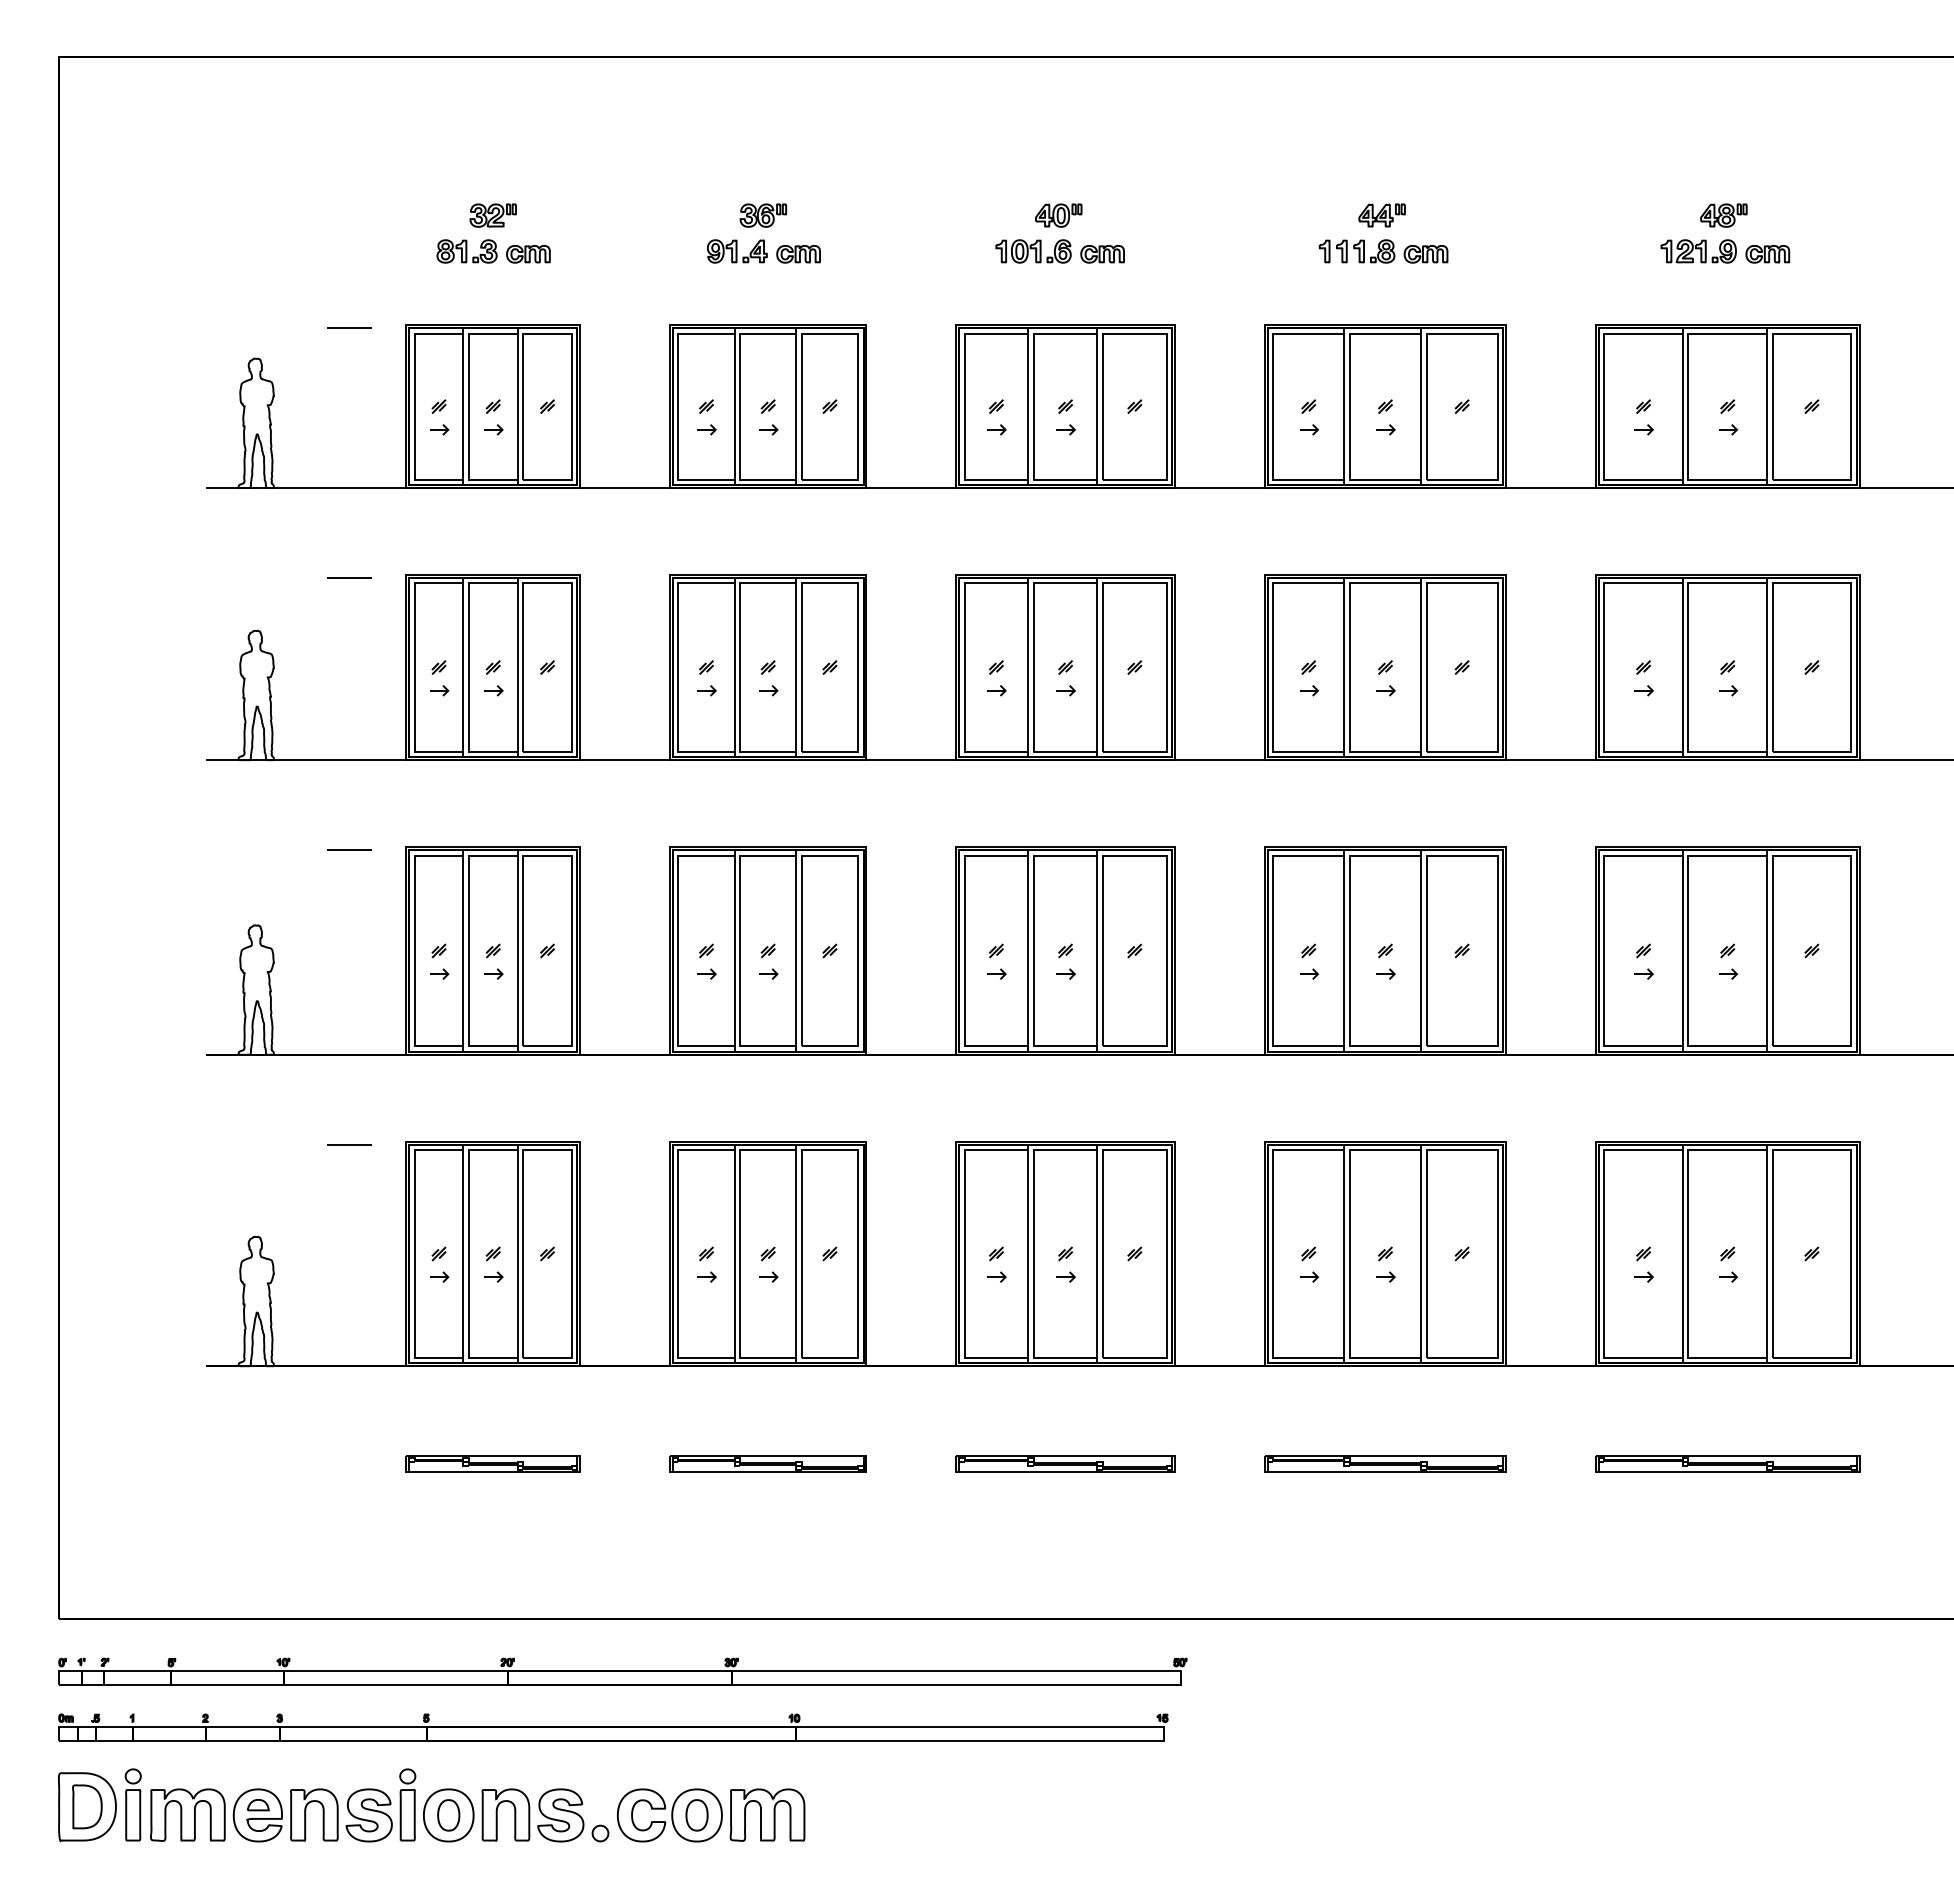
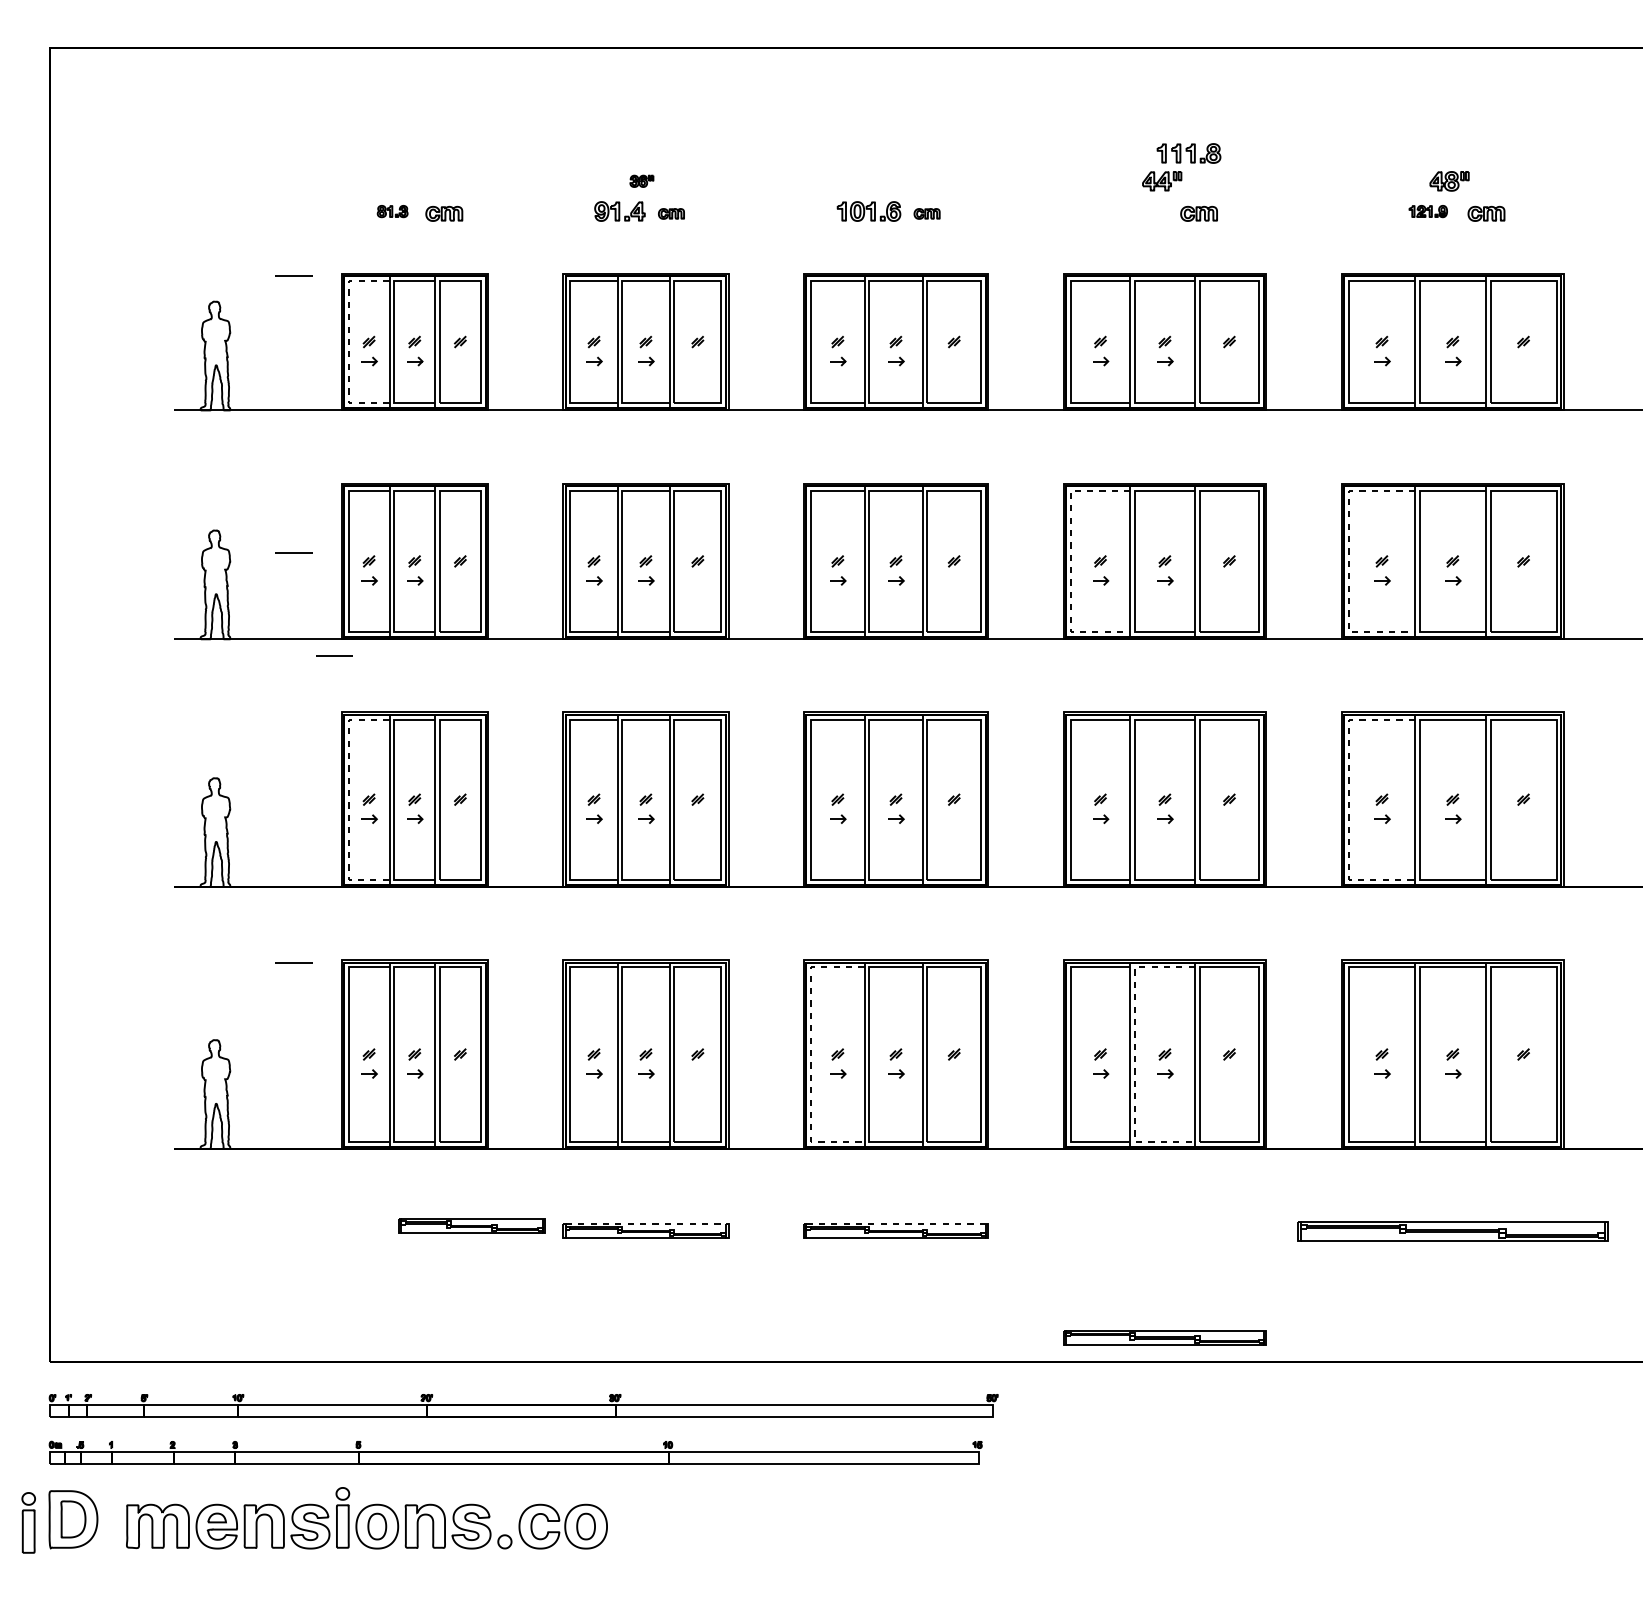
part: (492, 215) -> (414, 181), removed
part: (763, 215) -> (641, 181), size x0.6
part: (1058, 215) -> (890, 181), removed
part: (466, 251) -> (392, 211), size x0.6
part: (1356, 251) -> (1188, 153), moved
part: (1698, 251) -> (1428, 211), size x0.6
part: (798, 254) -> (671, 214), size x0.7
part: (1102, 254) -> (927, 214), size x0.7
line: (414, 406) -> (348, 341), solid -> dashed
line: (349, 577) -> (293, 552), moved
line: (1273, 668) -> (1070, 562), solid -> dashed
line: (1604, 668) -> (1349, 562), solid -> dashed
line: (349, 849) -> (334, 655), moved
line: (414, 951) -> (348, 800), solid -> dashed
line: (1604, 951) -> (1349, 800), solid -> dashed
line: (964, 1253) -> (810, 1054), solid -> dashed
line: (1349, 1253) -> (1134, 1054), solid -> dashed
line: (768, 1455) -> (646, 1223), solid -> dashed
line: (1065, 1455) -> (895, 1223), solid -> dashed
part: (492, 1463) -> (471, 1225), moved
part: (1385, 1463) -> (1165, 1337), moved
part: (1727, 1463) -> (1452, 1230), size x1.4
part: (132, 1804) -> (28, 1522), moved
part: (767, 1814) -> (645, 1525), removed

